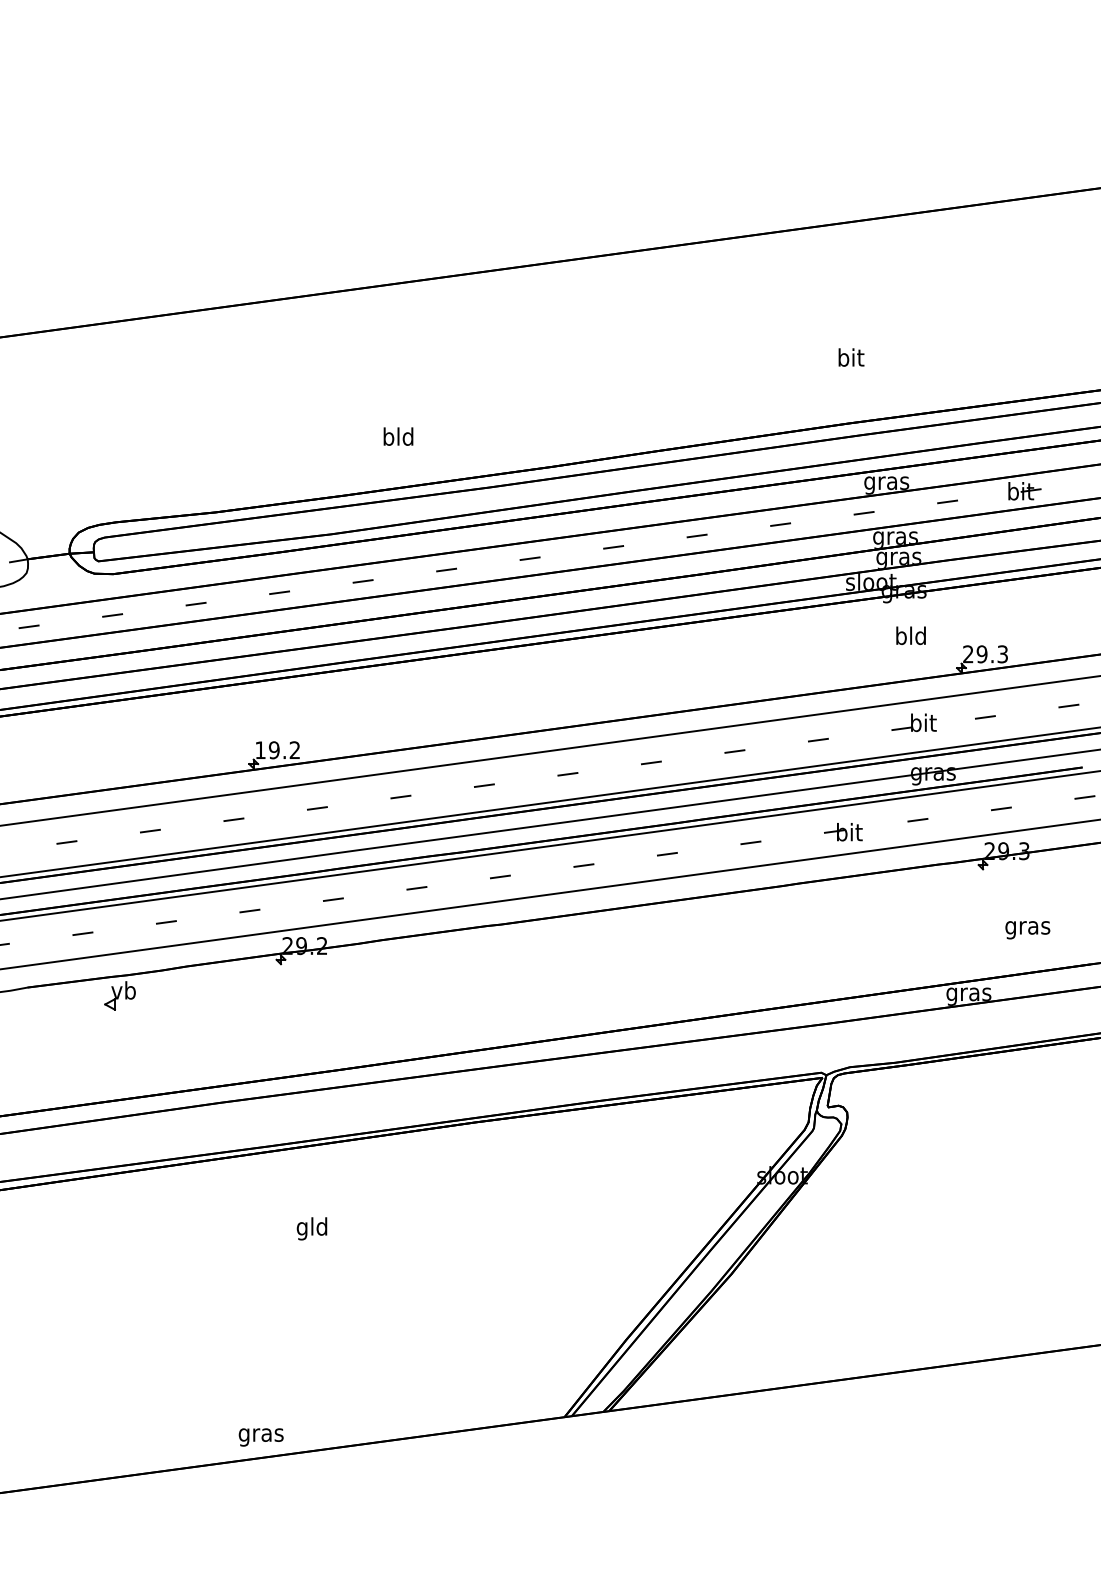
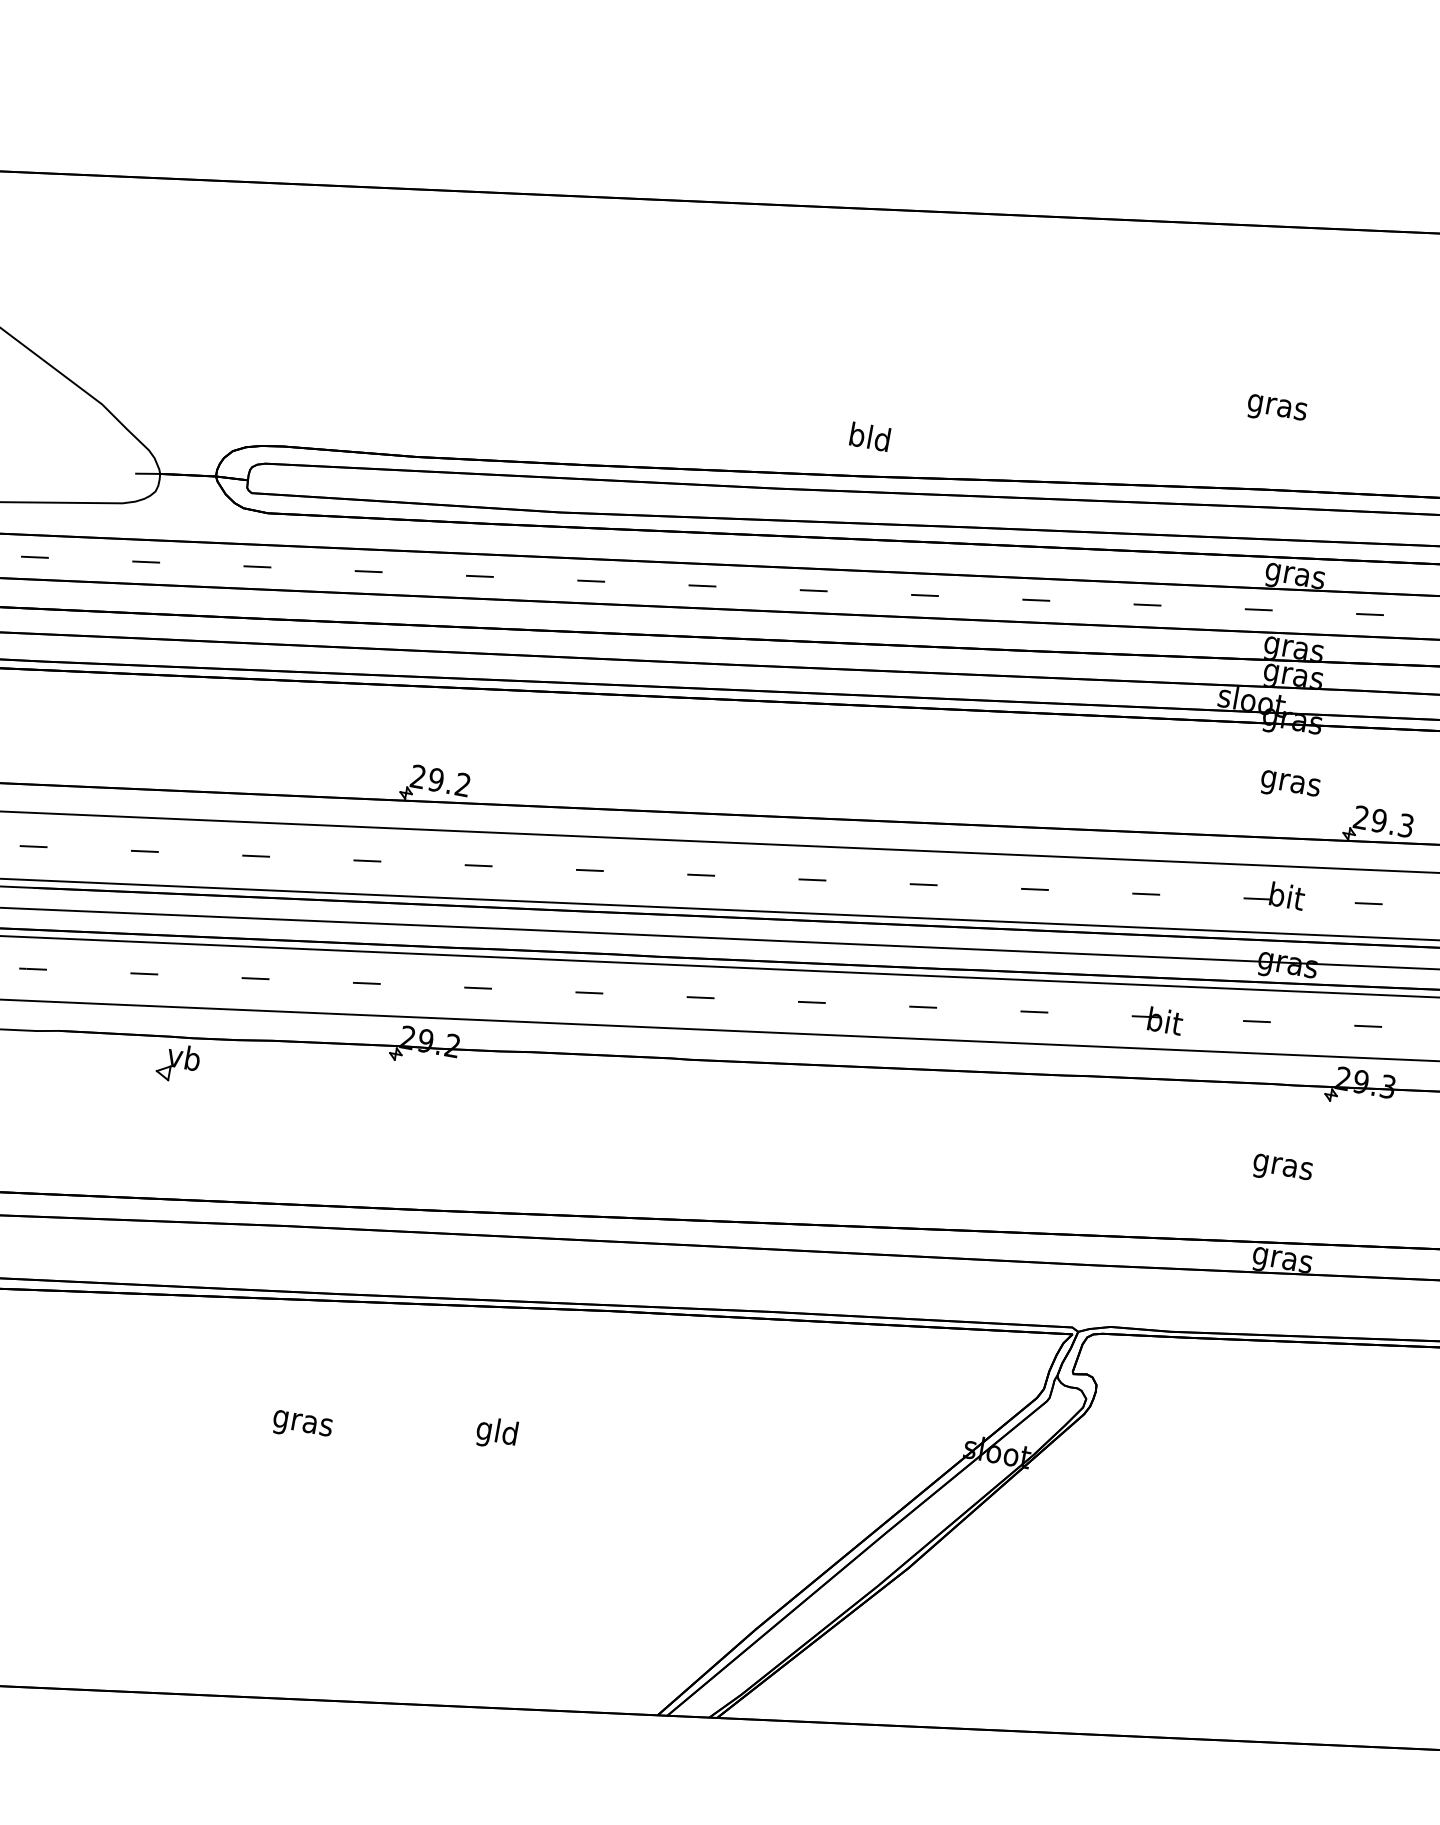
text: (850, 359) -> (1277, 406), bit -> gras
text: (398, 436) -> (870, 436), moved
text: (910, 637) -> (1290, 782), bld -> gras
text: (260, 749) -> (418, 775), 19.2 -> 29.2
text: (1027, 930) -> (1281, 1170), moved
text: (311, 1228) -> (496, 1432), moved
text: (260, 1437) -> (301, 1426), moved

